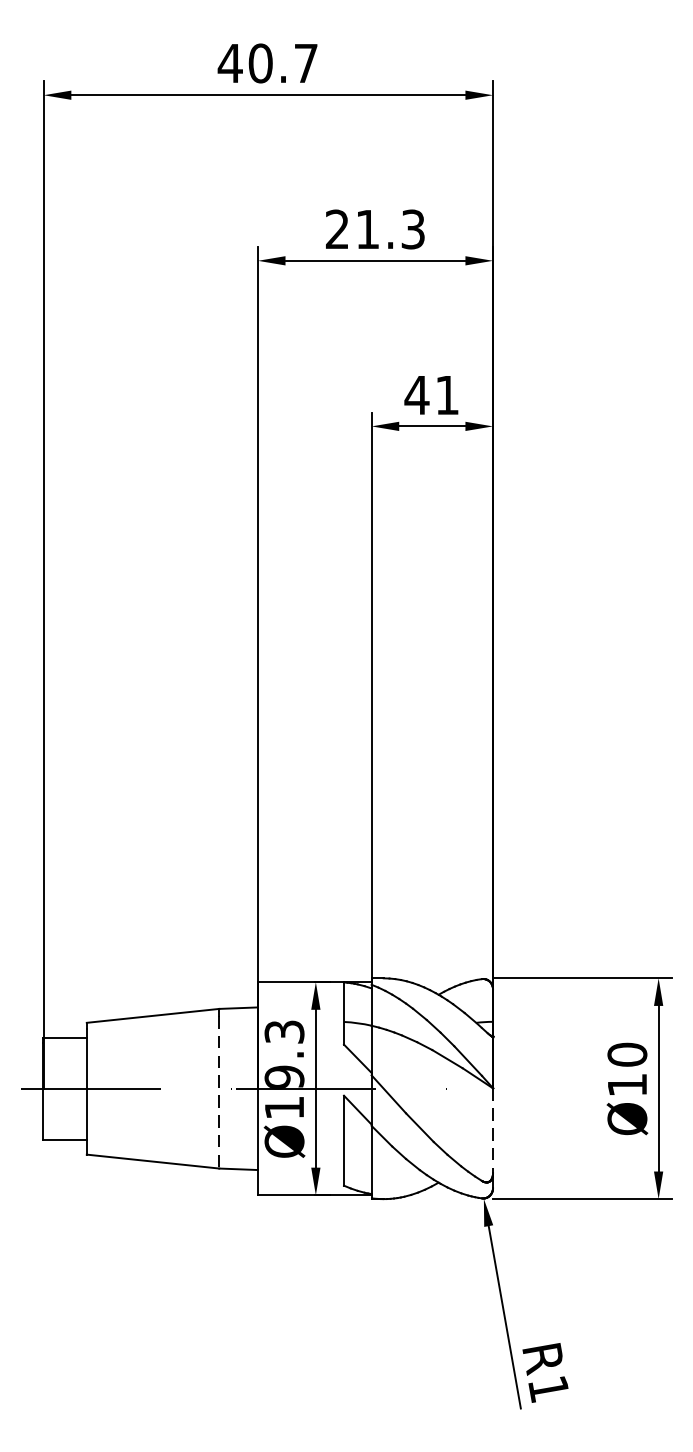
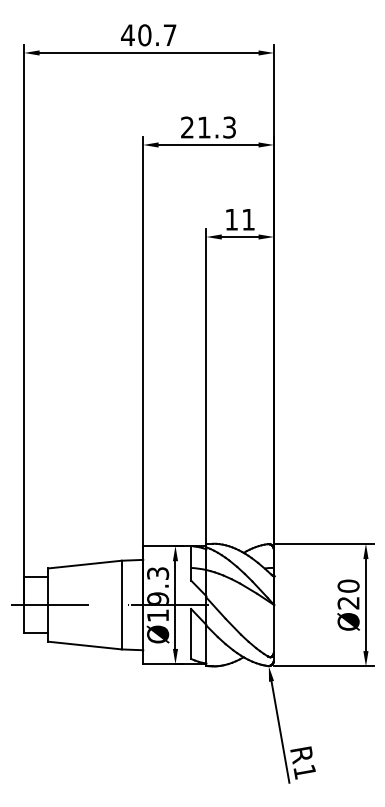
text: (416, 394) -> (231, 219), 41 -> 11
text: (627, 1085) -> (348, 603), Ø10 -> Ø20
line: (218, 1093) -> (121, 607), dashed -> solid
line: (492, 1130) -> (273, 628), dashed -> solid

